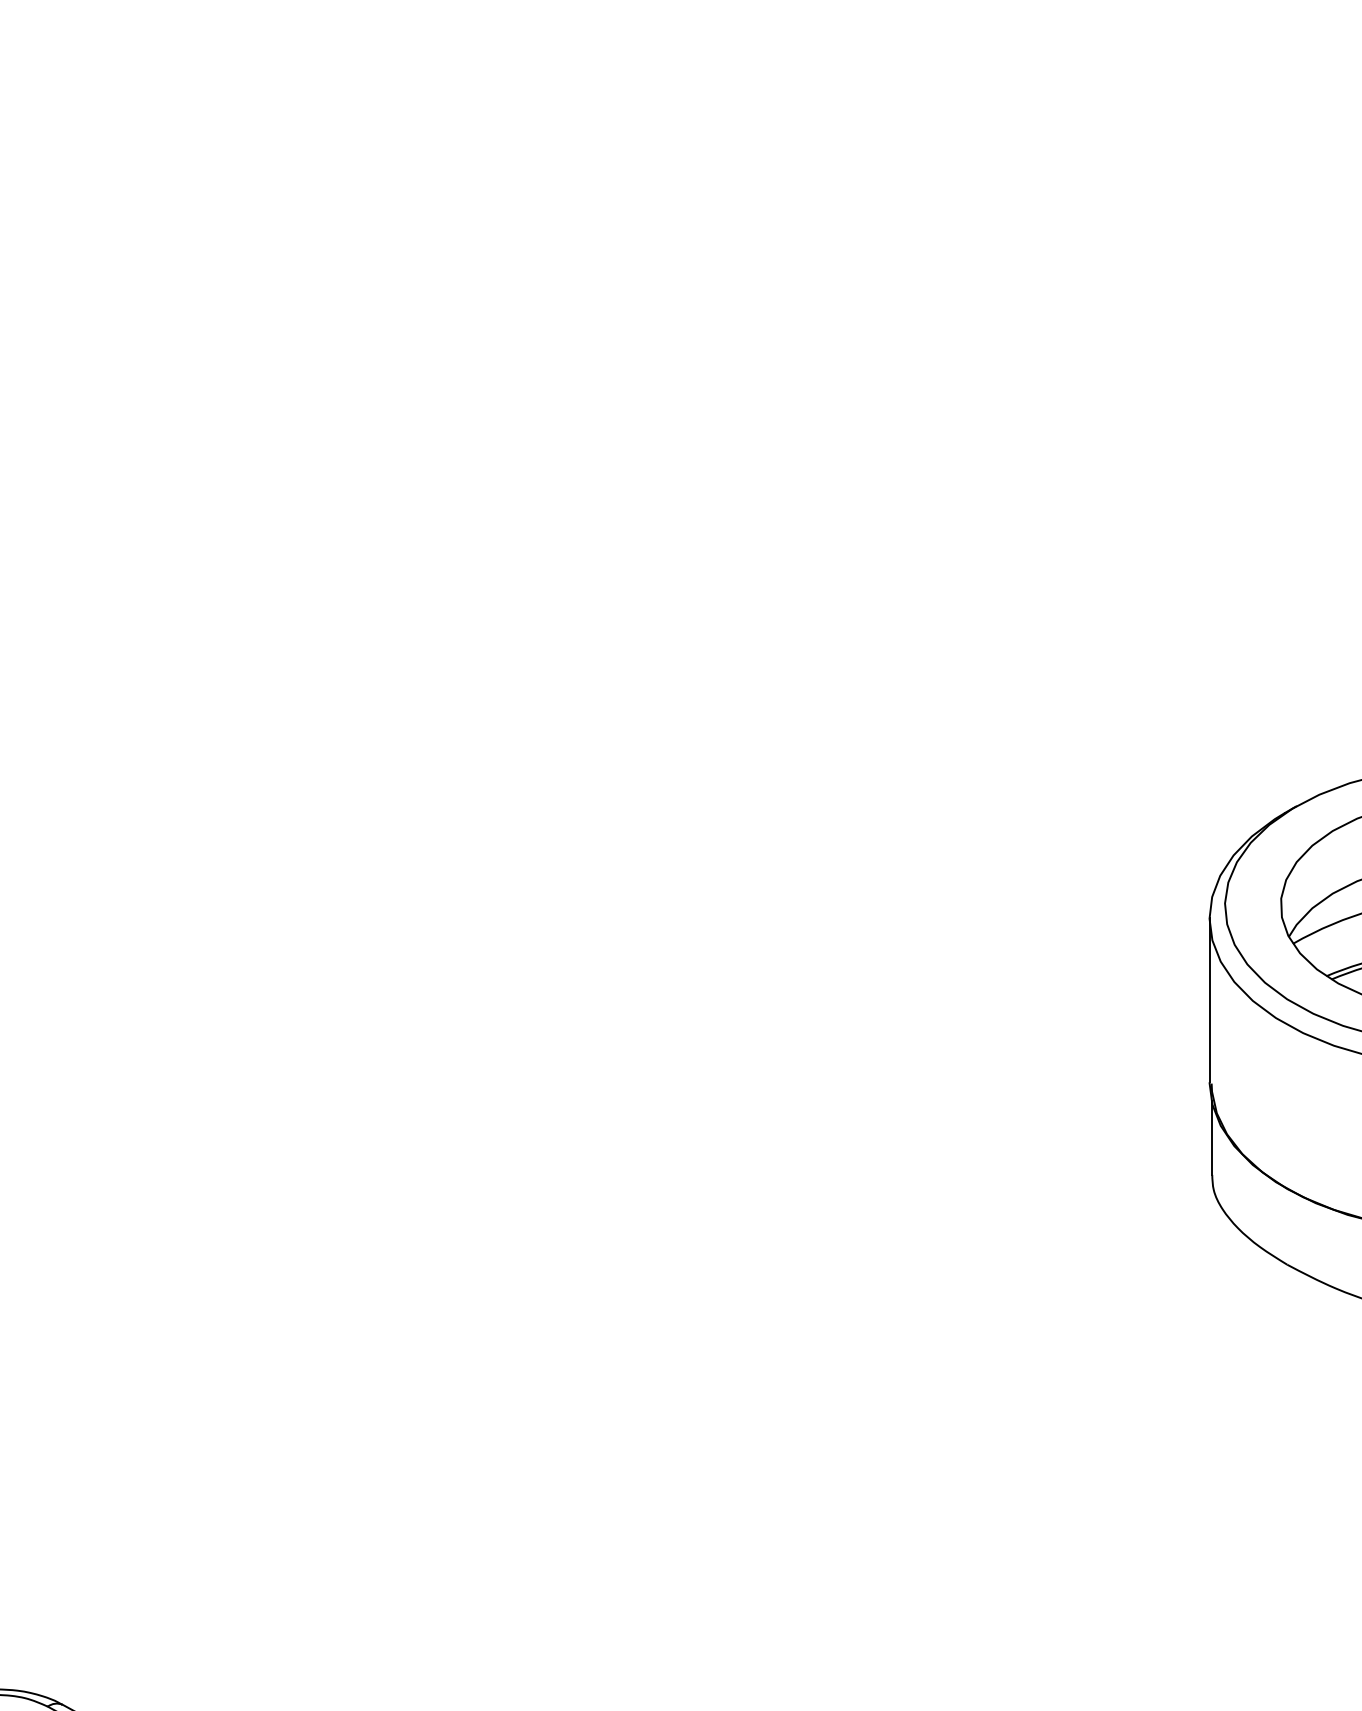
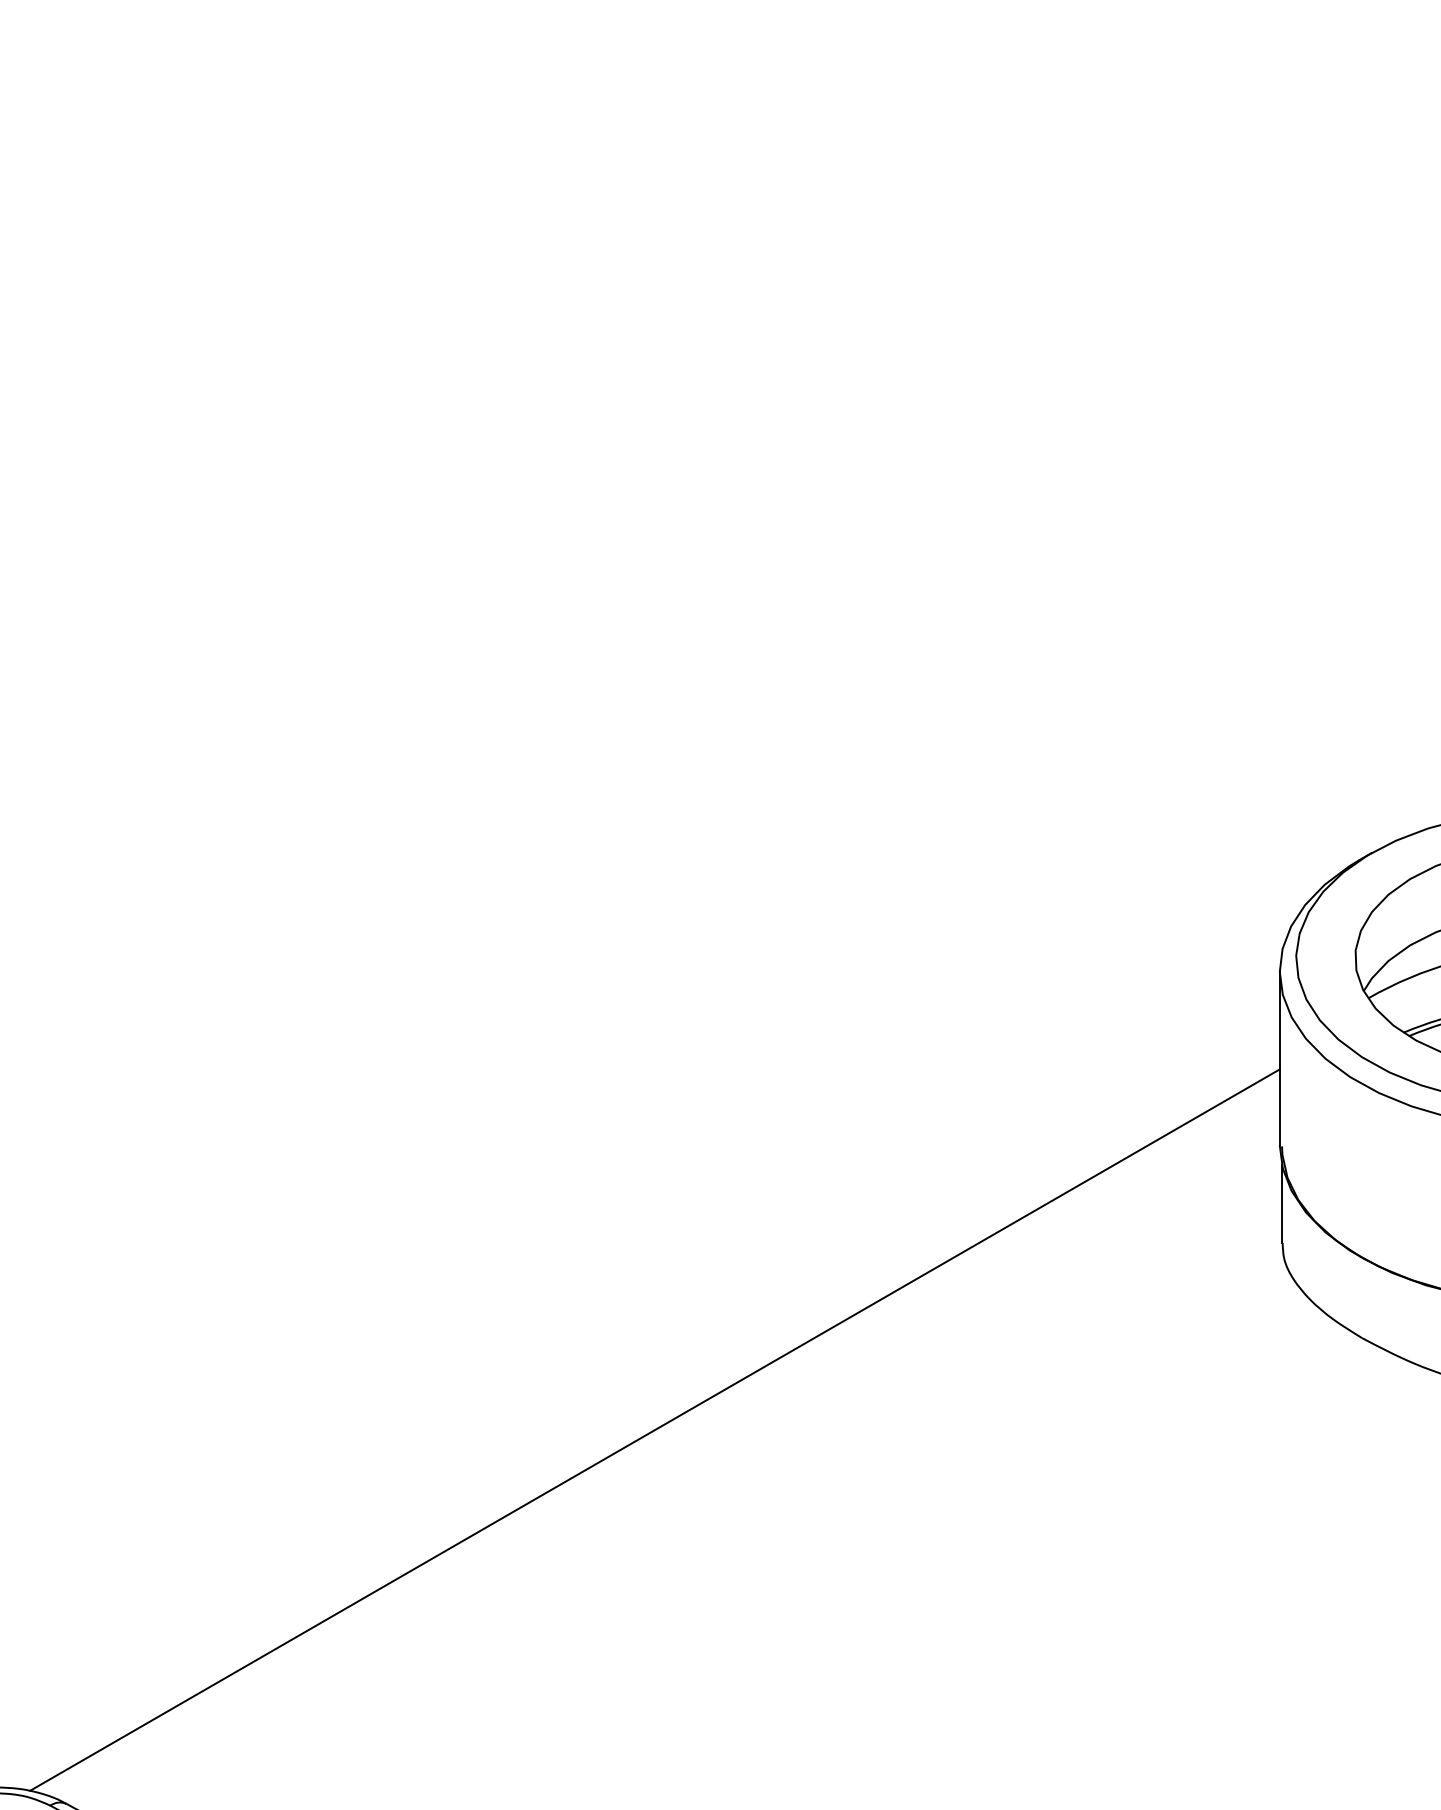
line: (618, 1351) -> (654, 1429), added

